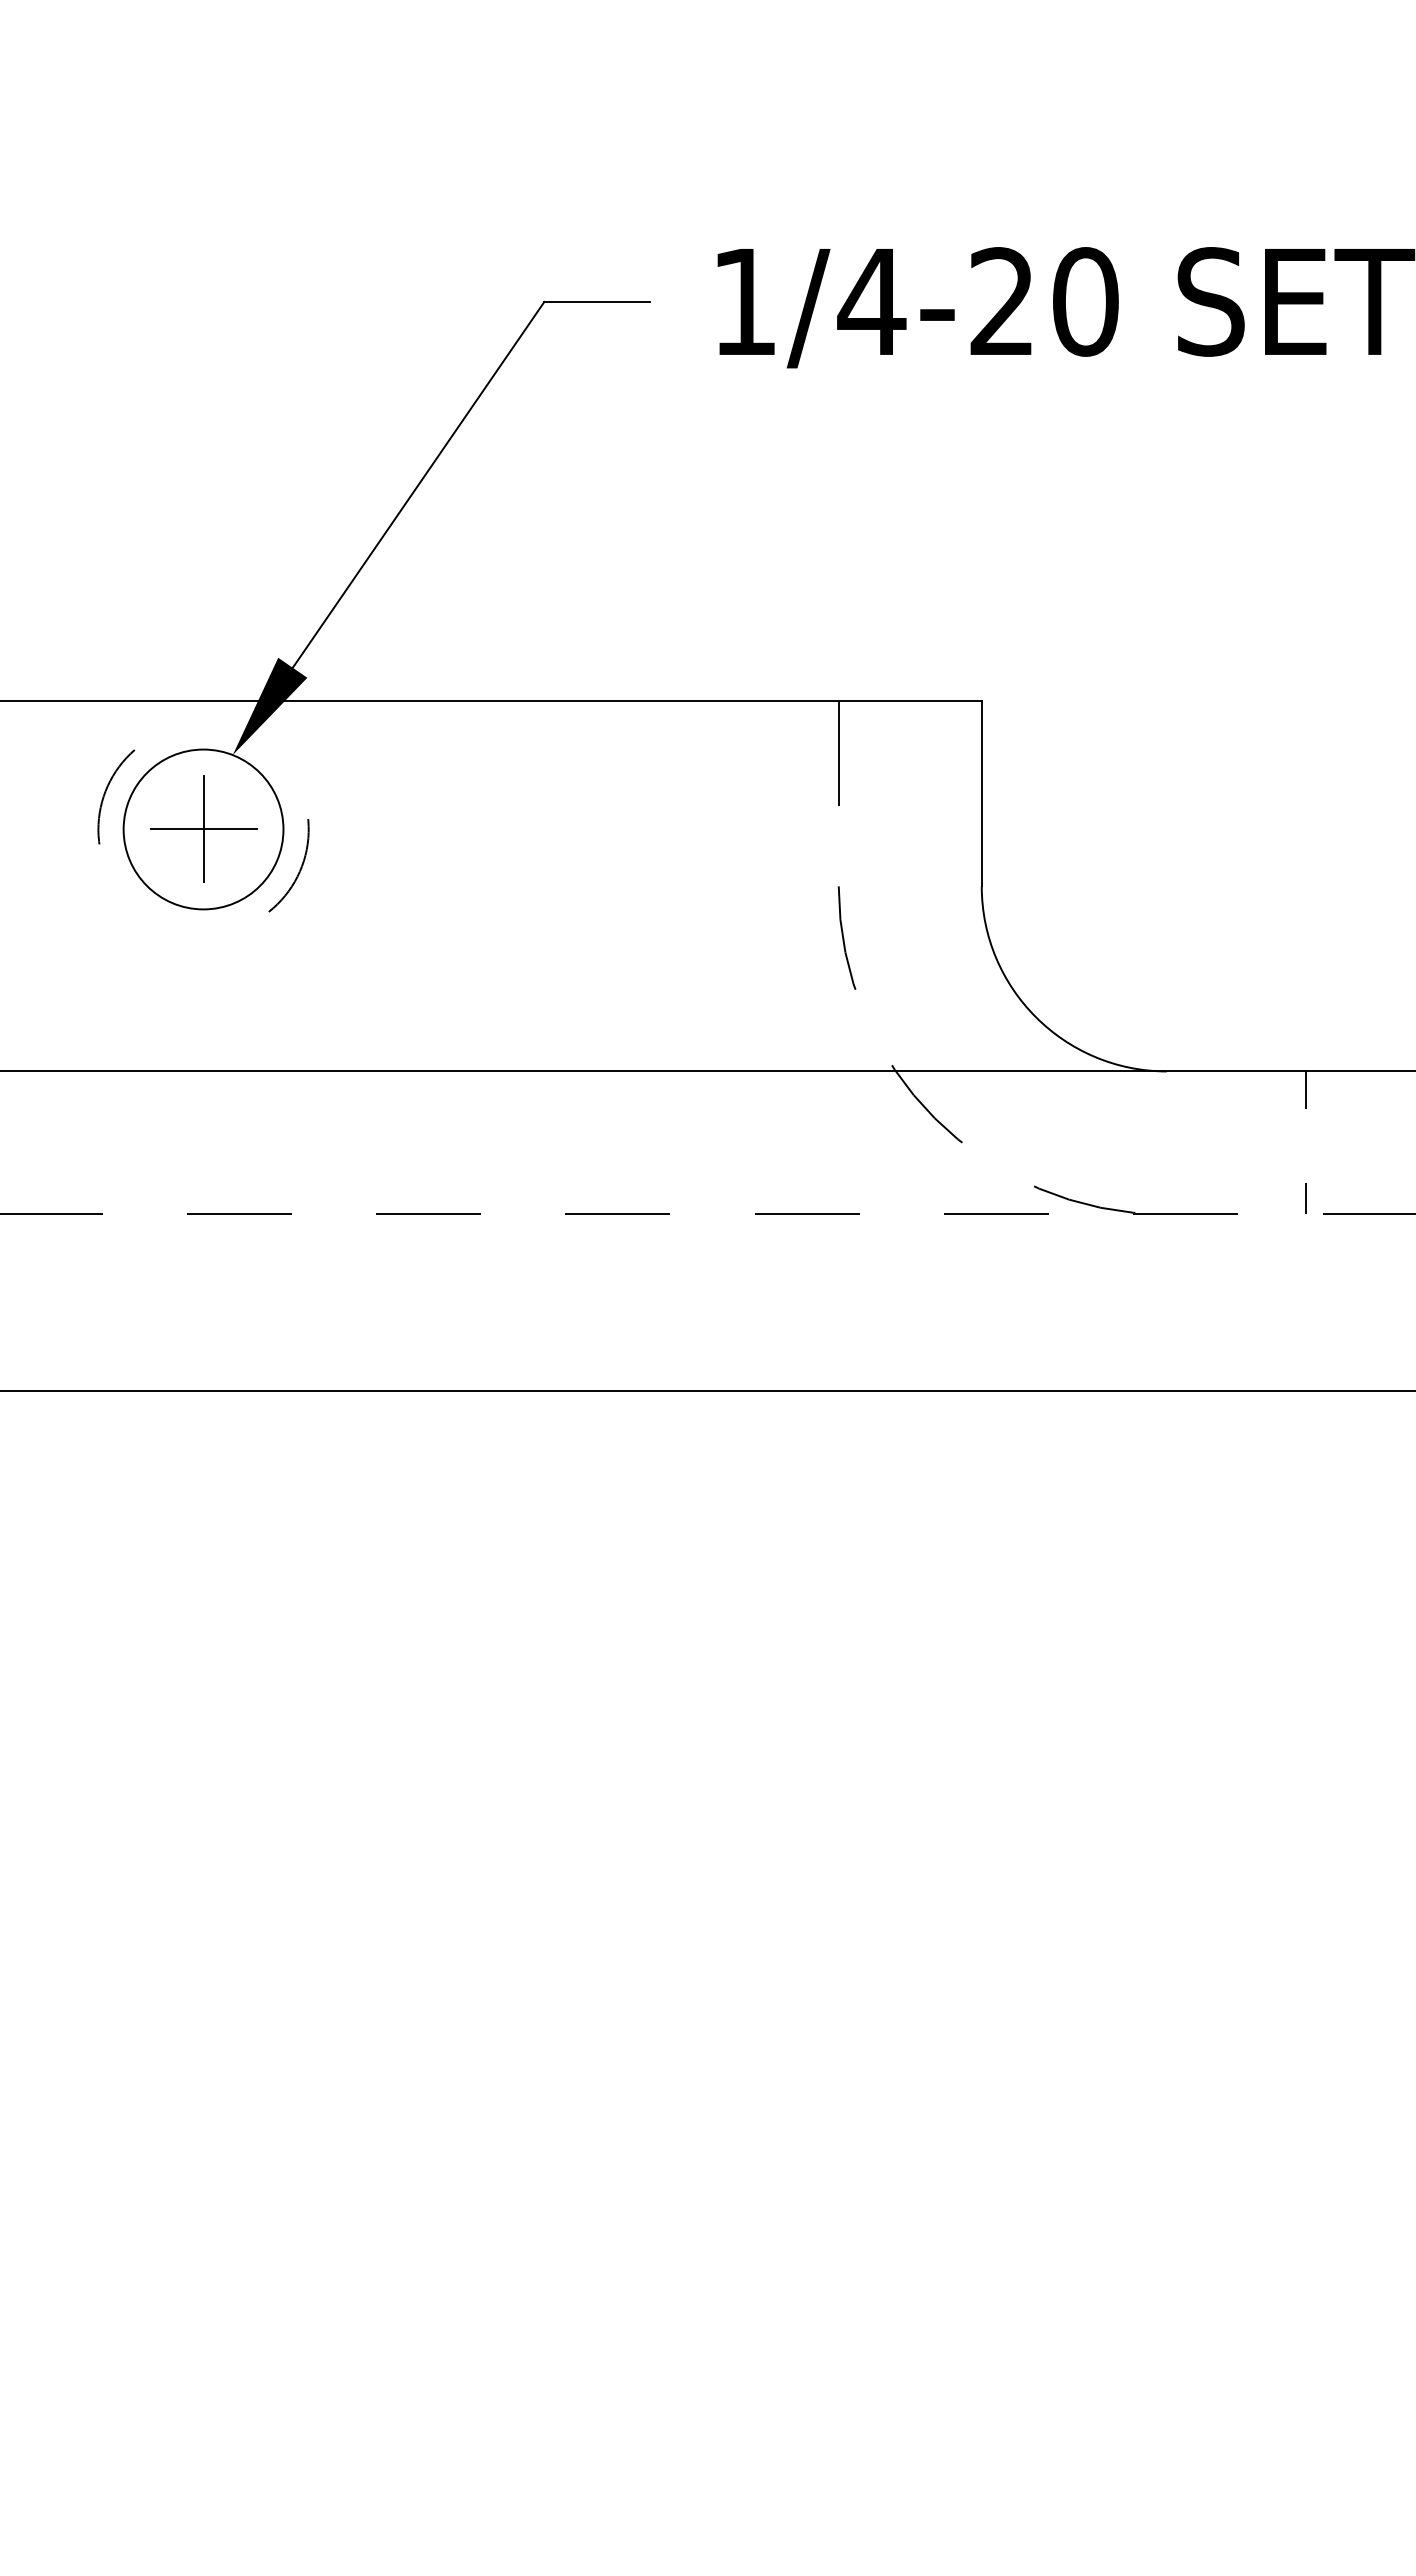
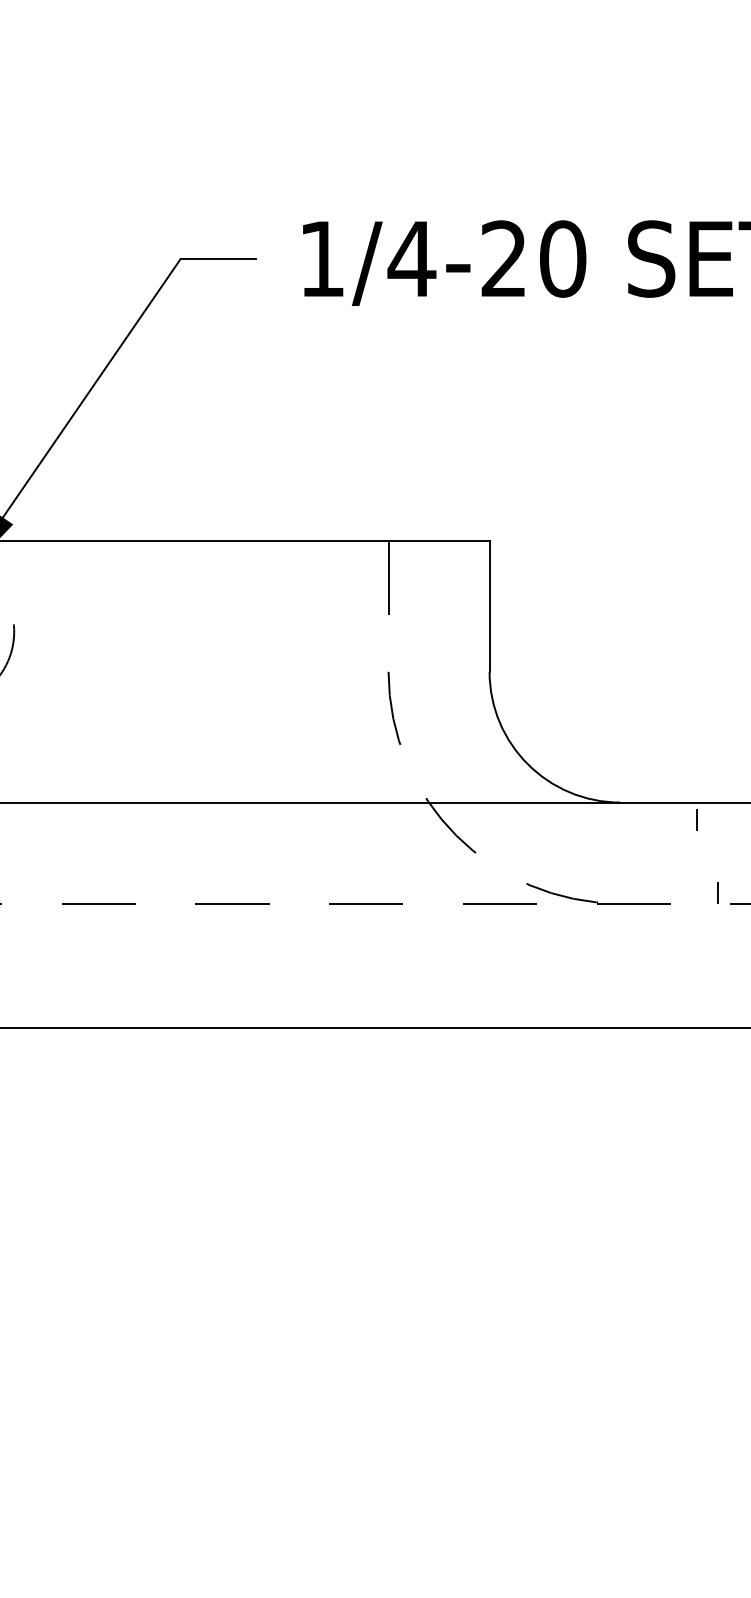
line: (1305, 1089) -> (718, 815), removed
line: (1275, 1095) -> (697, 819), added

